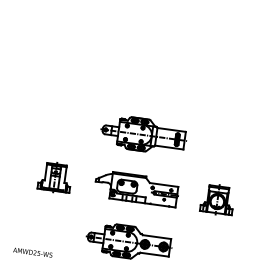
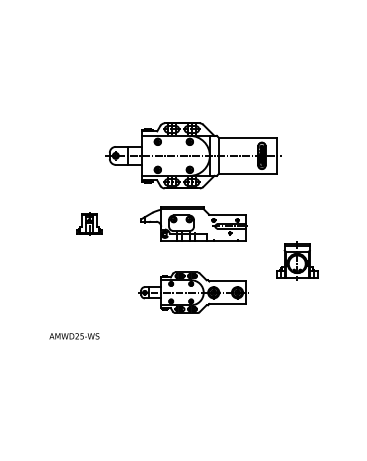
part: (143, 134) -> (193, 155), size x1.6
part: (55, 176) -> (89, 223), size x0.6
part: (217, 199) -> (297, 260), moved
text: (32, 252) -> (74, 336), moved

